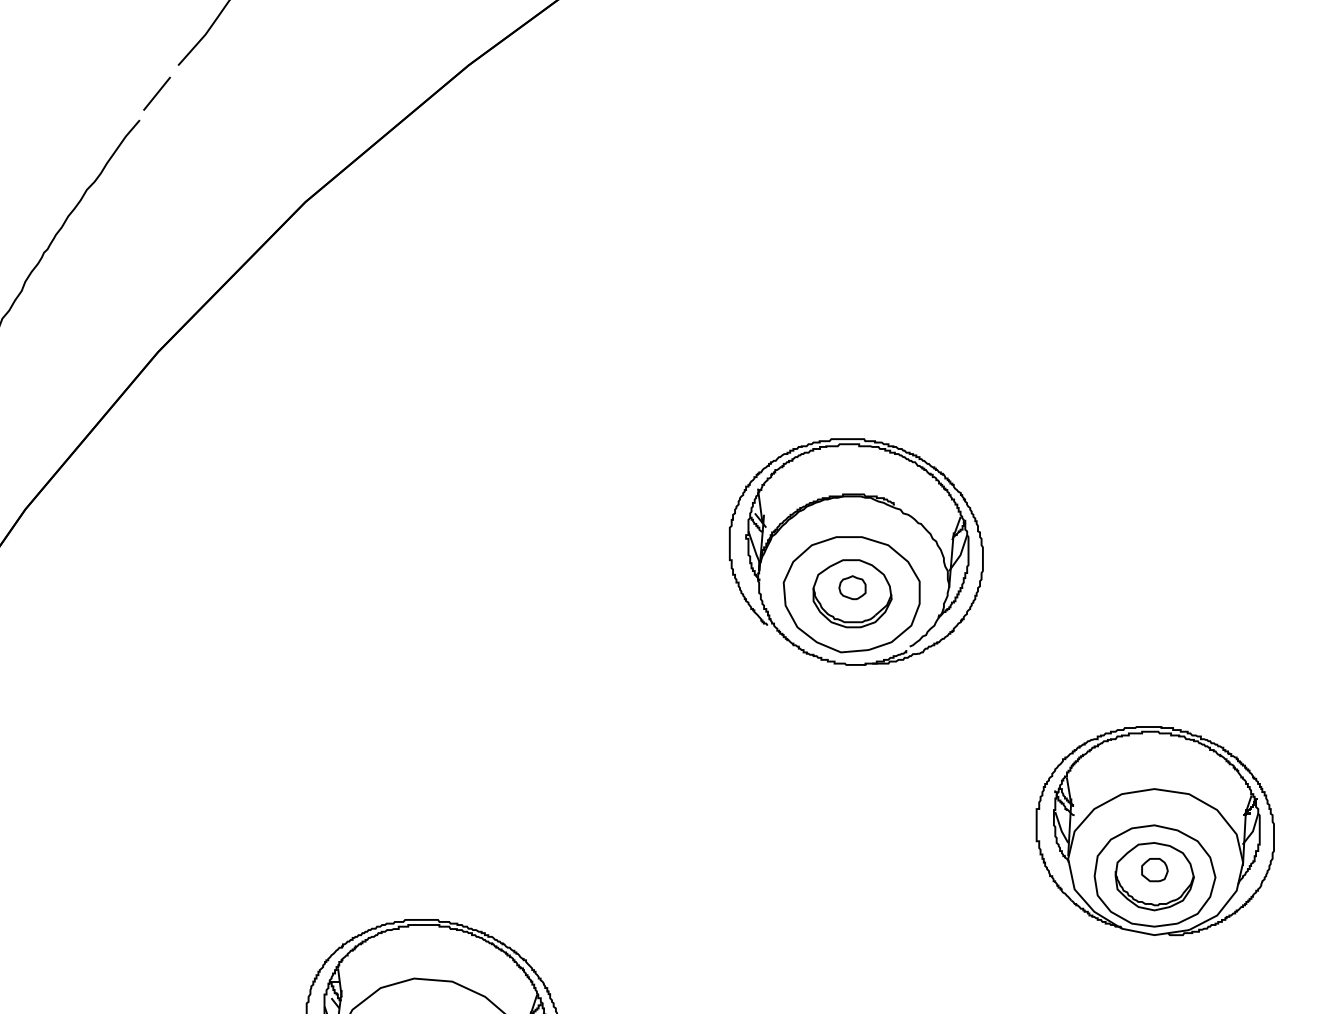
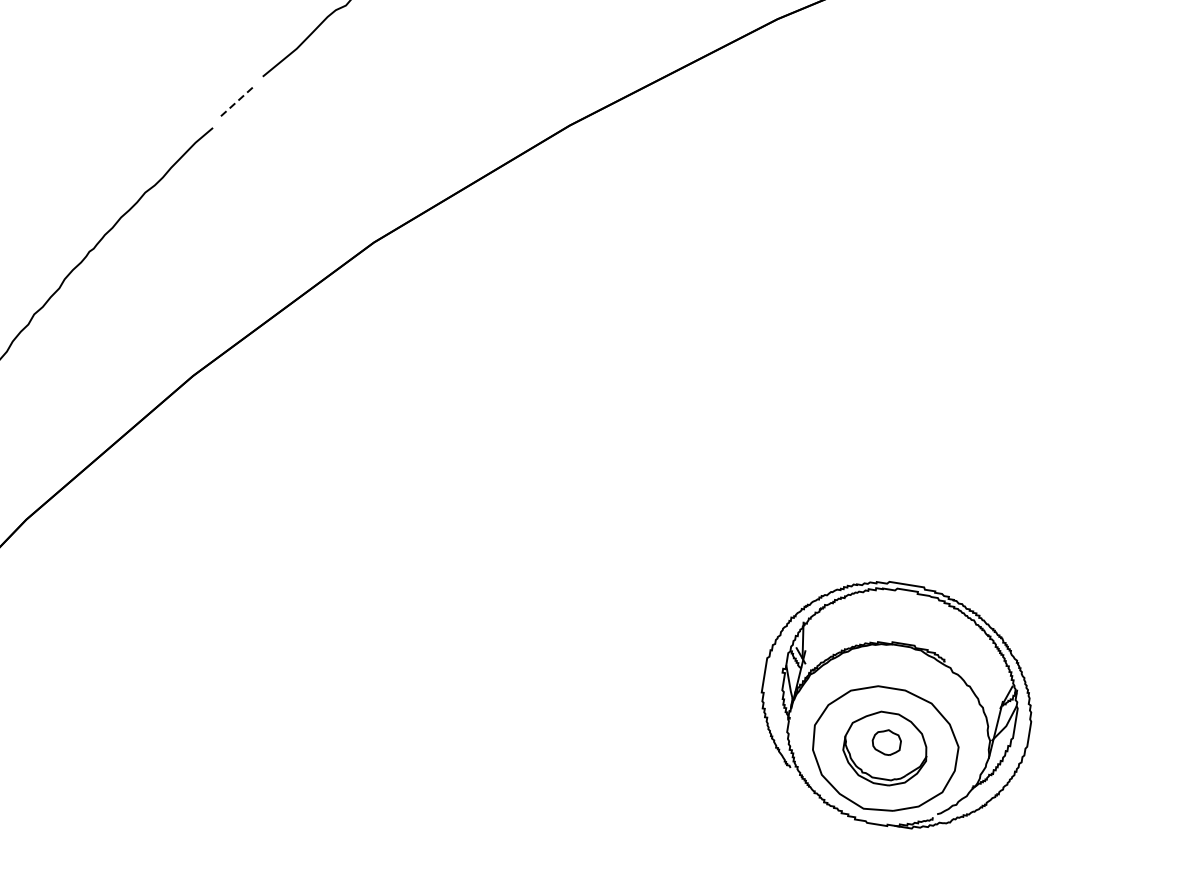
line: (156, 94) -> (234, 103), solid -> dashed

